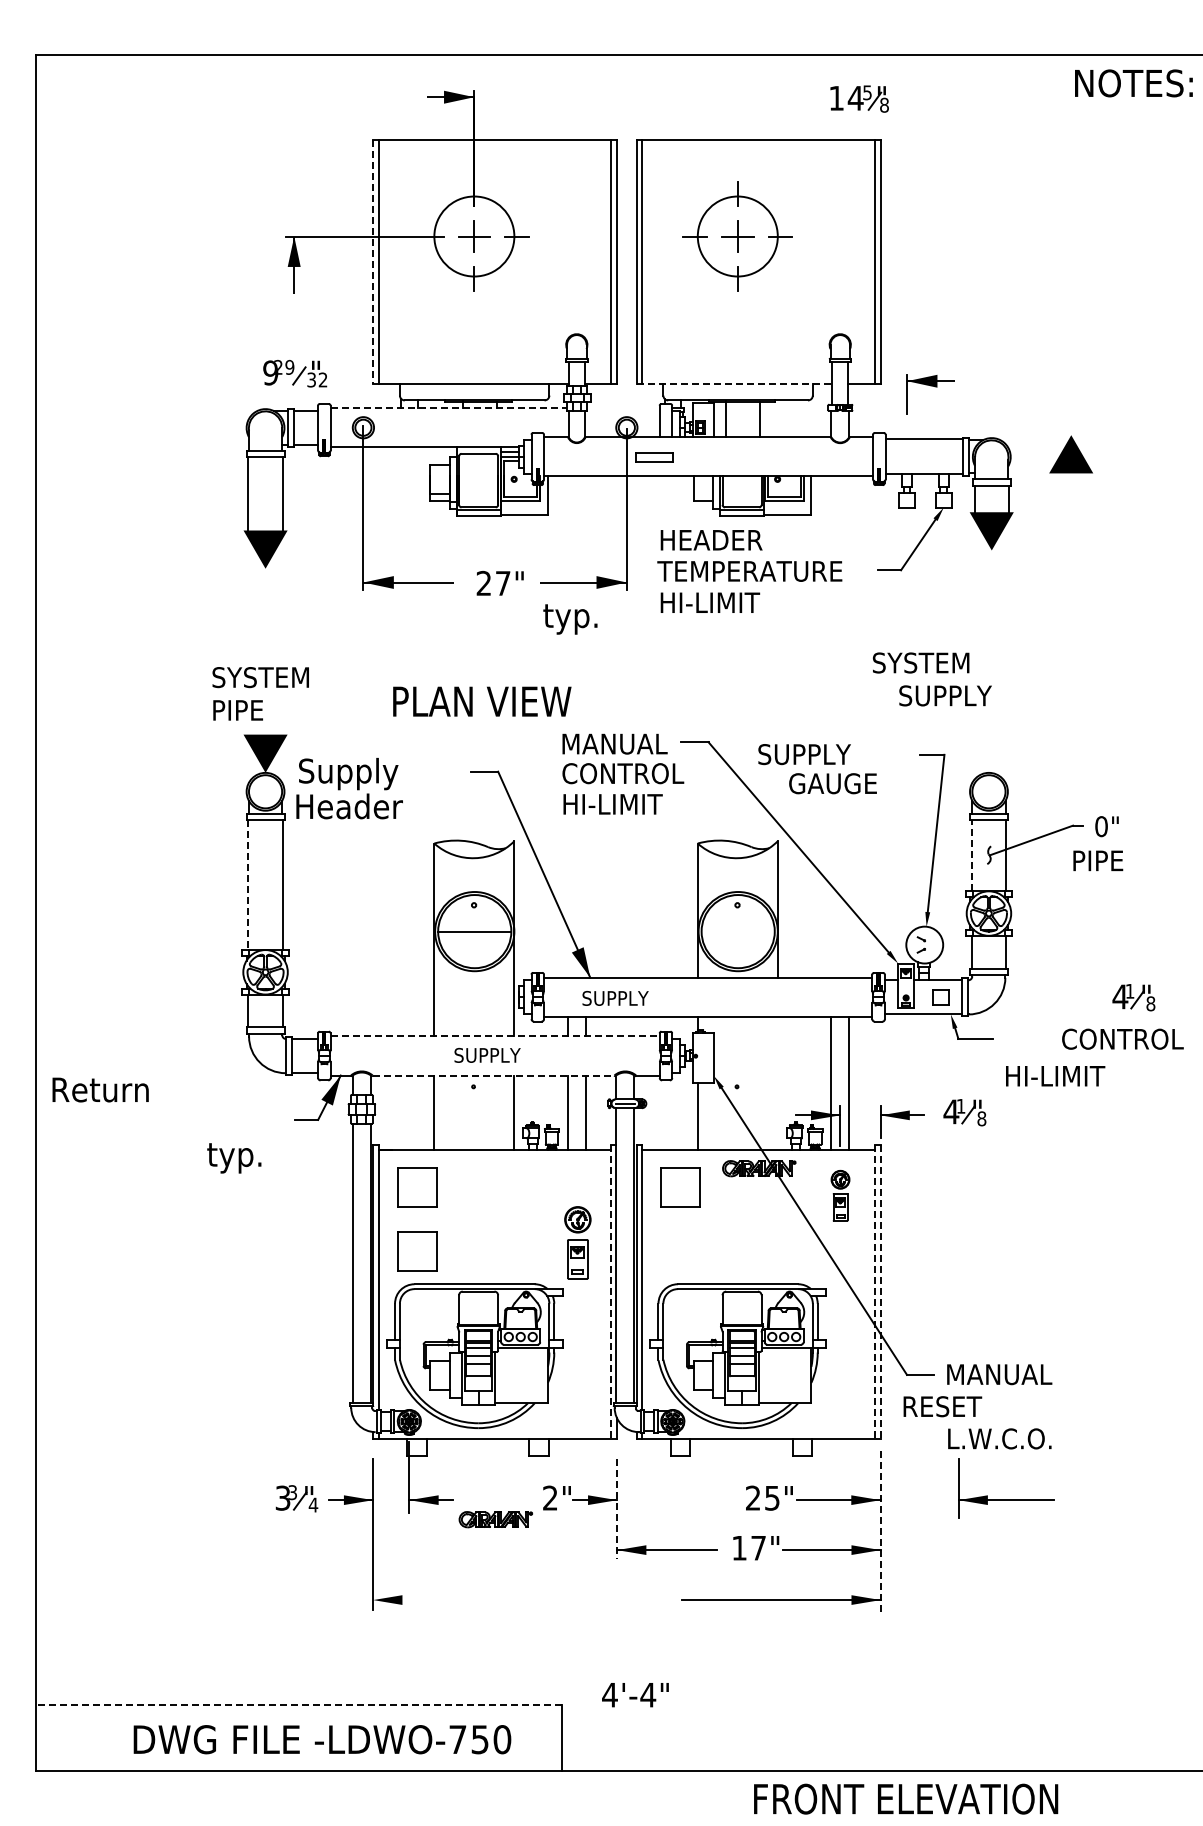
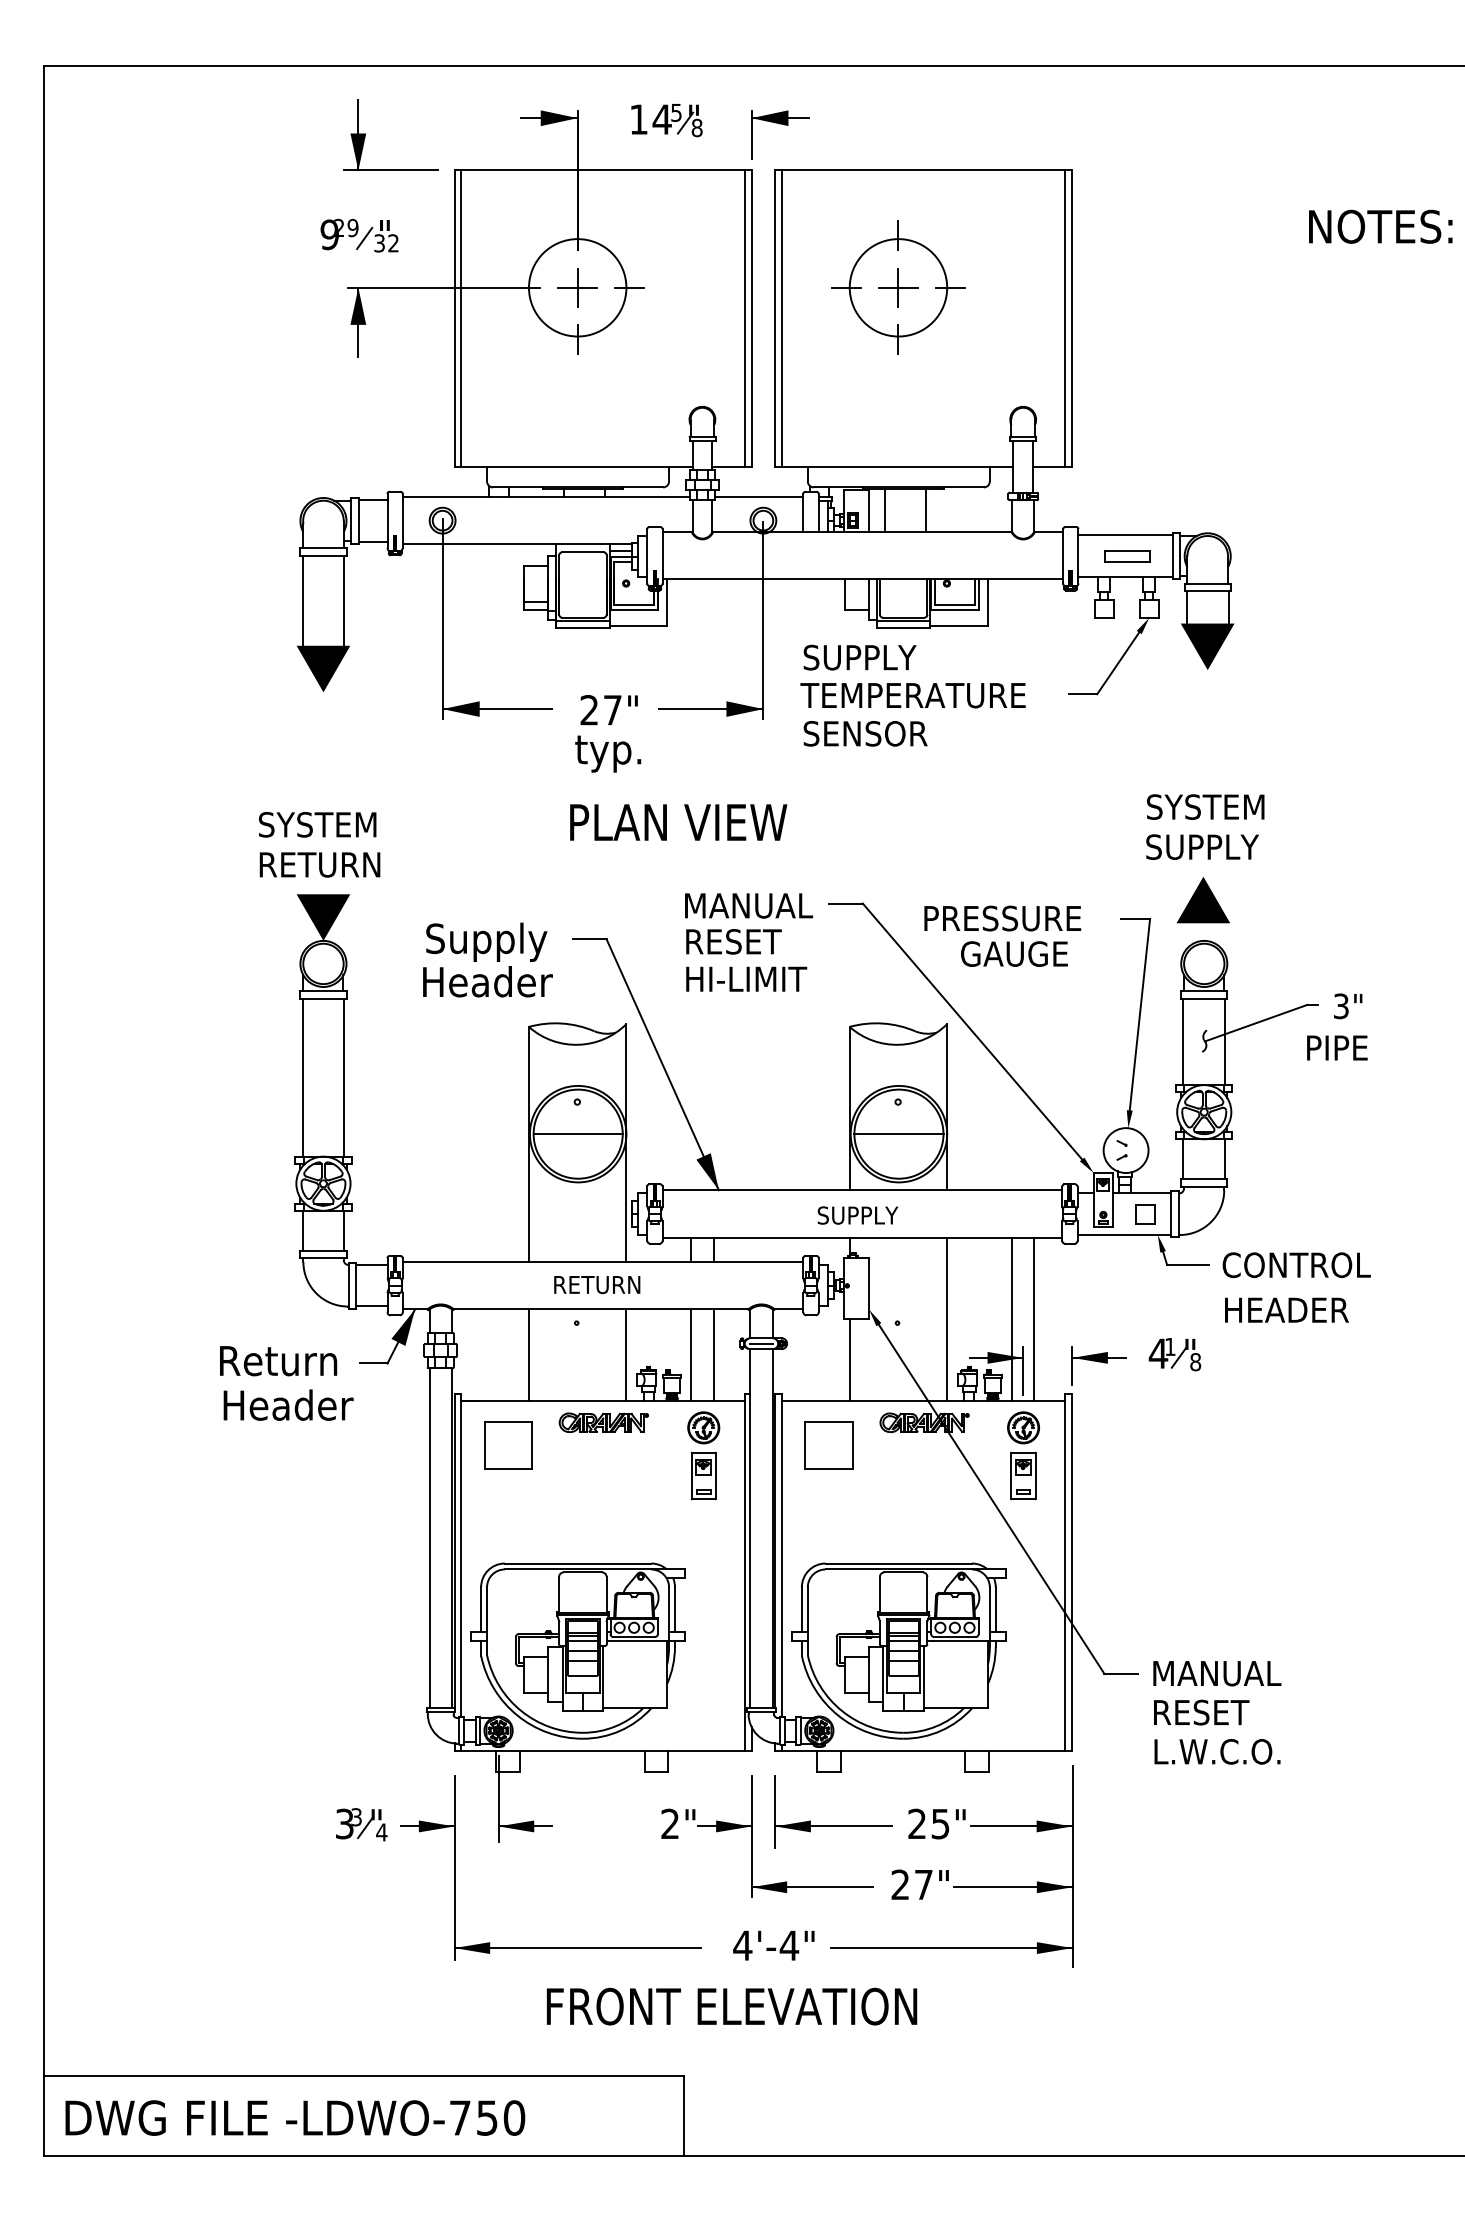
text: (1133, 83) -> (1380, 226), moved
part: (859, 98) -> (666, 119), moved
part: (300, 111) -> (366, 135), added
line: (373, 261) -> (454, 318), dashed -> solid
part: (295, 373) -> (359, 235), moved
line: (734, 383) -> (894, 466), dashed -> solid
part: (930, 386) -> (779, 124), moved
line: (449, 408) -> (547, 497), dashed -> solid
line: (622, 408) -> (758, 497), added
part: (1070, 454) -> (1202, 900), moved
part: (654, 457) -> (1127, 556), moved
text: (711, 539) -> (866, 656), HEADER -> SUPPLY
text: (710, 602) -> (865, 733), HI-LIMIT -> SENSOR
text: (570, 619) -> (608, 754), moved
text: (920, 662) -> (1204, 806), moved
text: (945, 695) -> (1202, 846), moved
text: (482, 701) -> (678, 822), moved
text: (264, 710) -> (322, 864), PIPE -> RETURN
text: (822, 754) -> (1001, 918), SUPPLY -> PRESSURE
text: (623, 773) -> (759, 941), CONTROL -> RESET
text: (349, 788) -> (487, 959), moved
text: (1101, 826) -> (1341, 1006), 0" -> 3"
line: (971, 855) -> (1183, 1041), dashed -> solid
line: (248, 885) -> (302, 1078), dashed -> solid
line: (737, 931) -> (898, 1134), added
part: (1133, 997) -> (1380, 1214), removed
text: (615, 998) -> (857, 1215), moved
line: (495, 1036) -> (603, 1261), dashed -> solid
text: (1122, 1038) -> (1296, 1264), moved
text: (489, 1054) -> (596, 1283), SUPPLY -> RETURN
line: (493, 1075) -> (600, 1309), dashed -> solid
text: (1067, 1076) -> (1299, 1310), HI-LIMIT -> HEADER
line: (777, 1083) -> (946, 1319), added
text: (100, 1089) -> (278, 1360), moved
text: (236, 1157) -> (288, 1409), typ. -> Header
part: (840, 1195) -> (1023, 1455), size x1.43
part: (577, 1242) -> (703, 1455), moved
part: (417, 1251) -> (508, 1523), removed
line: (611, 1291) -> (744, 1572), dashed -> solid
line: (874, 1291) -> (1064, 1572), dashed -> solid
line: (880, 1291) -> (1072, 1572), dashed -> solid
text: (942, 1406) -> (1201, 1712), moved
part: (1006, 1499) -> (833, 1825), moved
line: (617, 1509) -> (751, 1837), dashed -> solid
part: (495, 1519) -> (603, 1422), moved
line: (880, 1533) -> (1072, 1867), dashed -> solid
text: (739, 1547) -> (900, 1884), 17" -> 27"
line: (474, 1600) -> (577, 1948), added
text: (635, 1695) -> (773, 1946), moved
line: (298, 1705) -> (363, 2076), dashed -> solid
text: (322, 1739) -> (295, 2117), moved
text: (906, 1798) -> (732, 2005), moved

